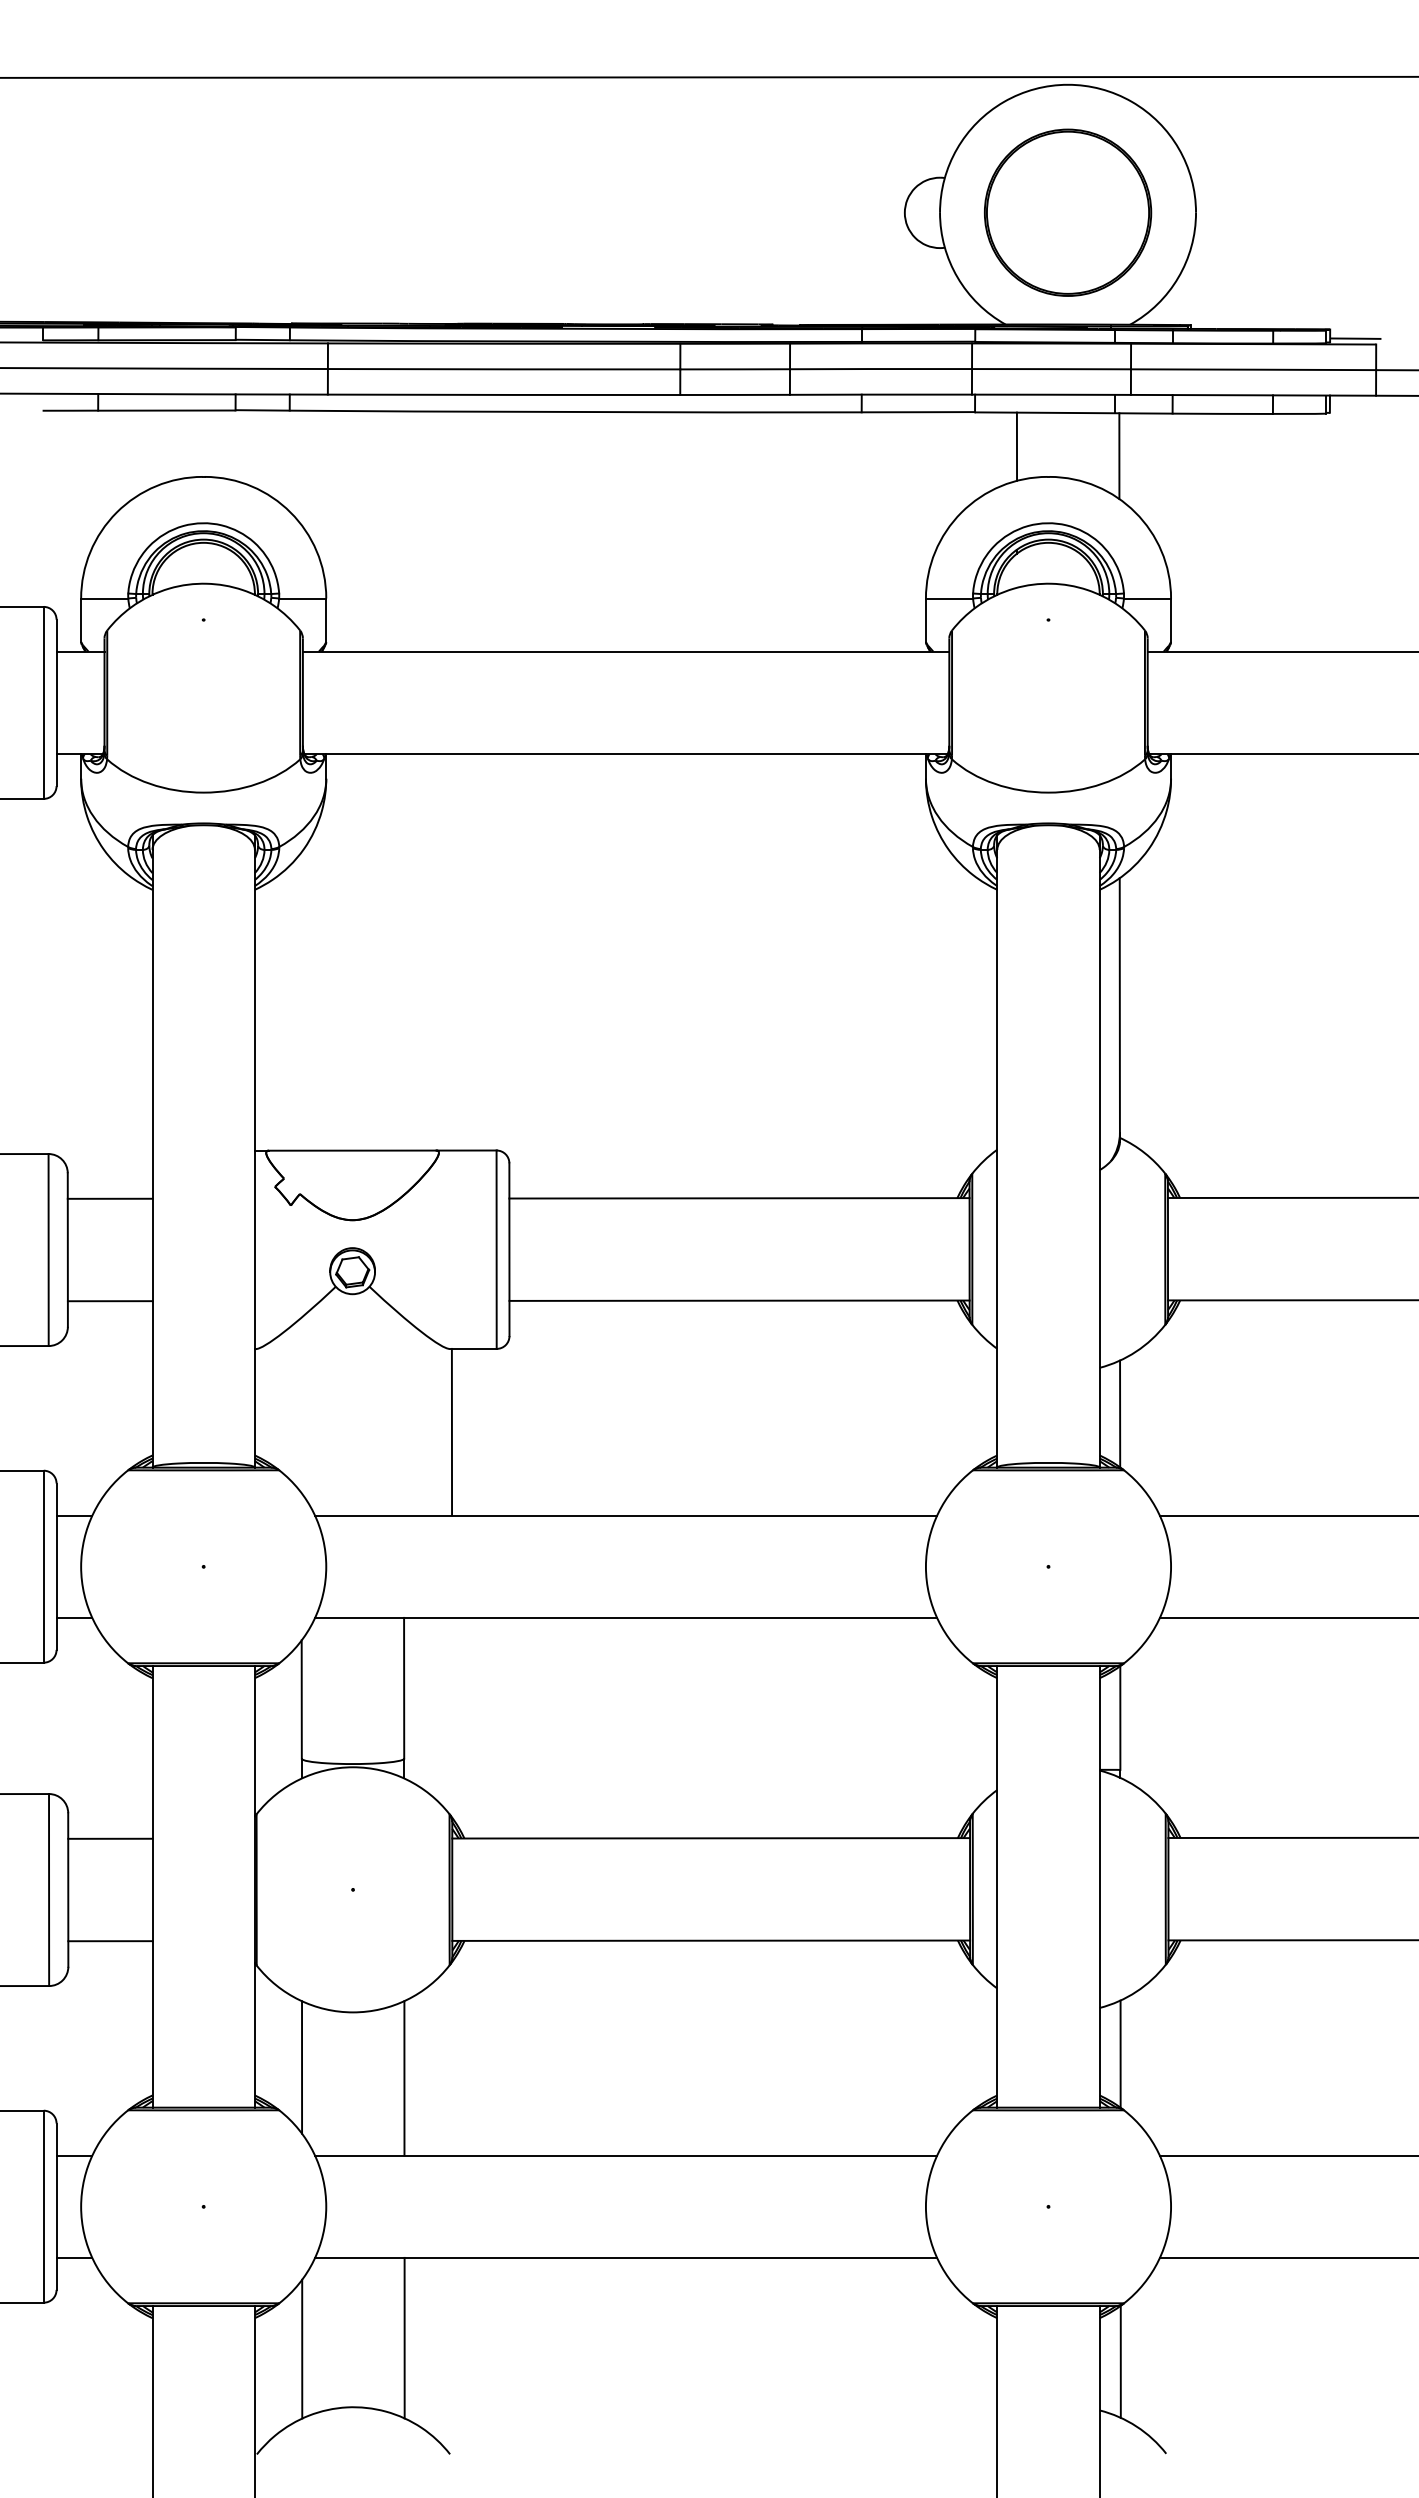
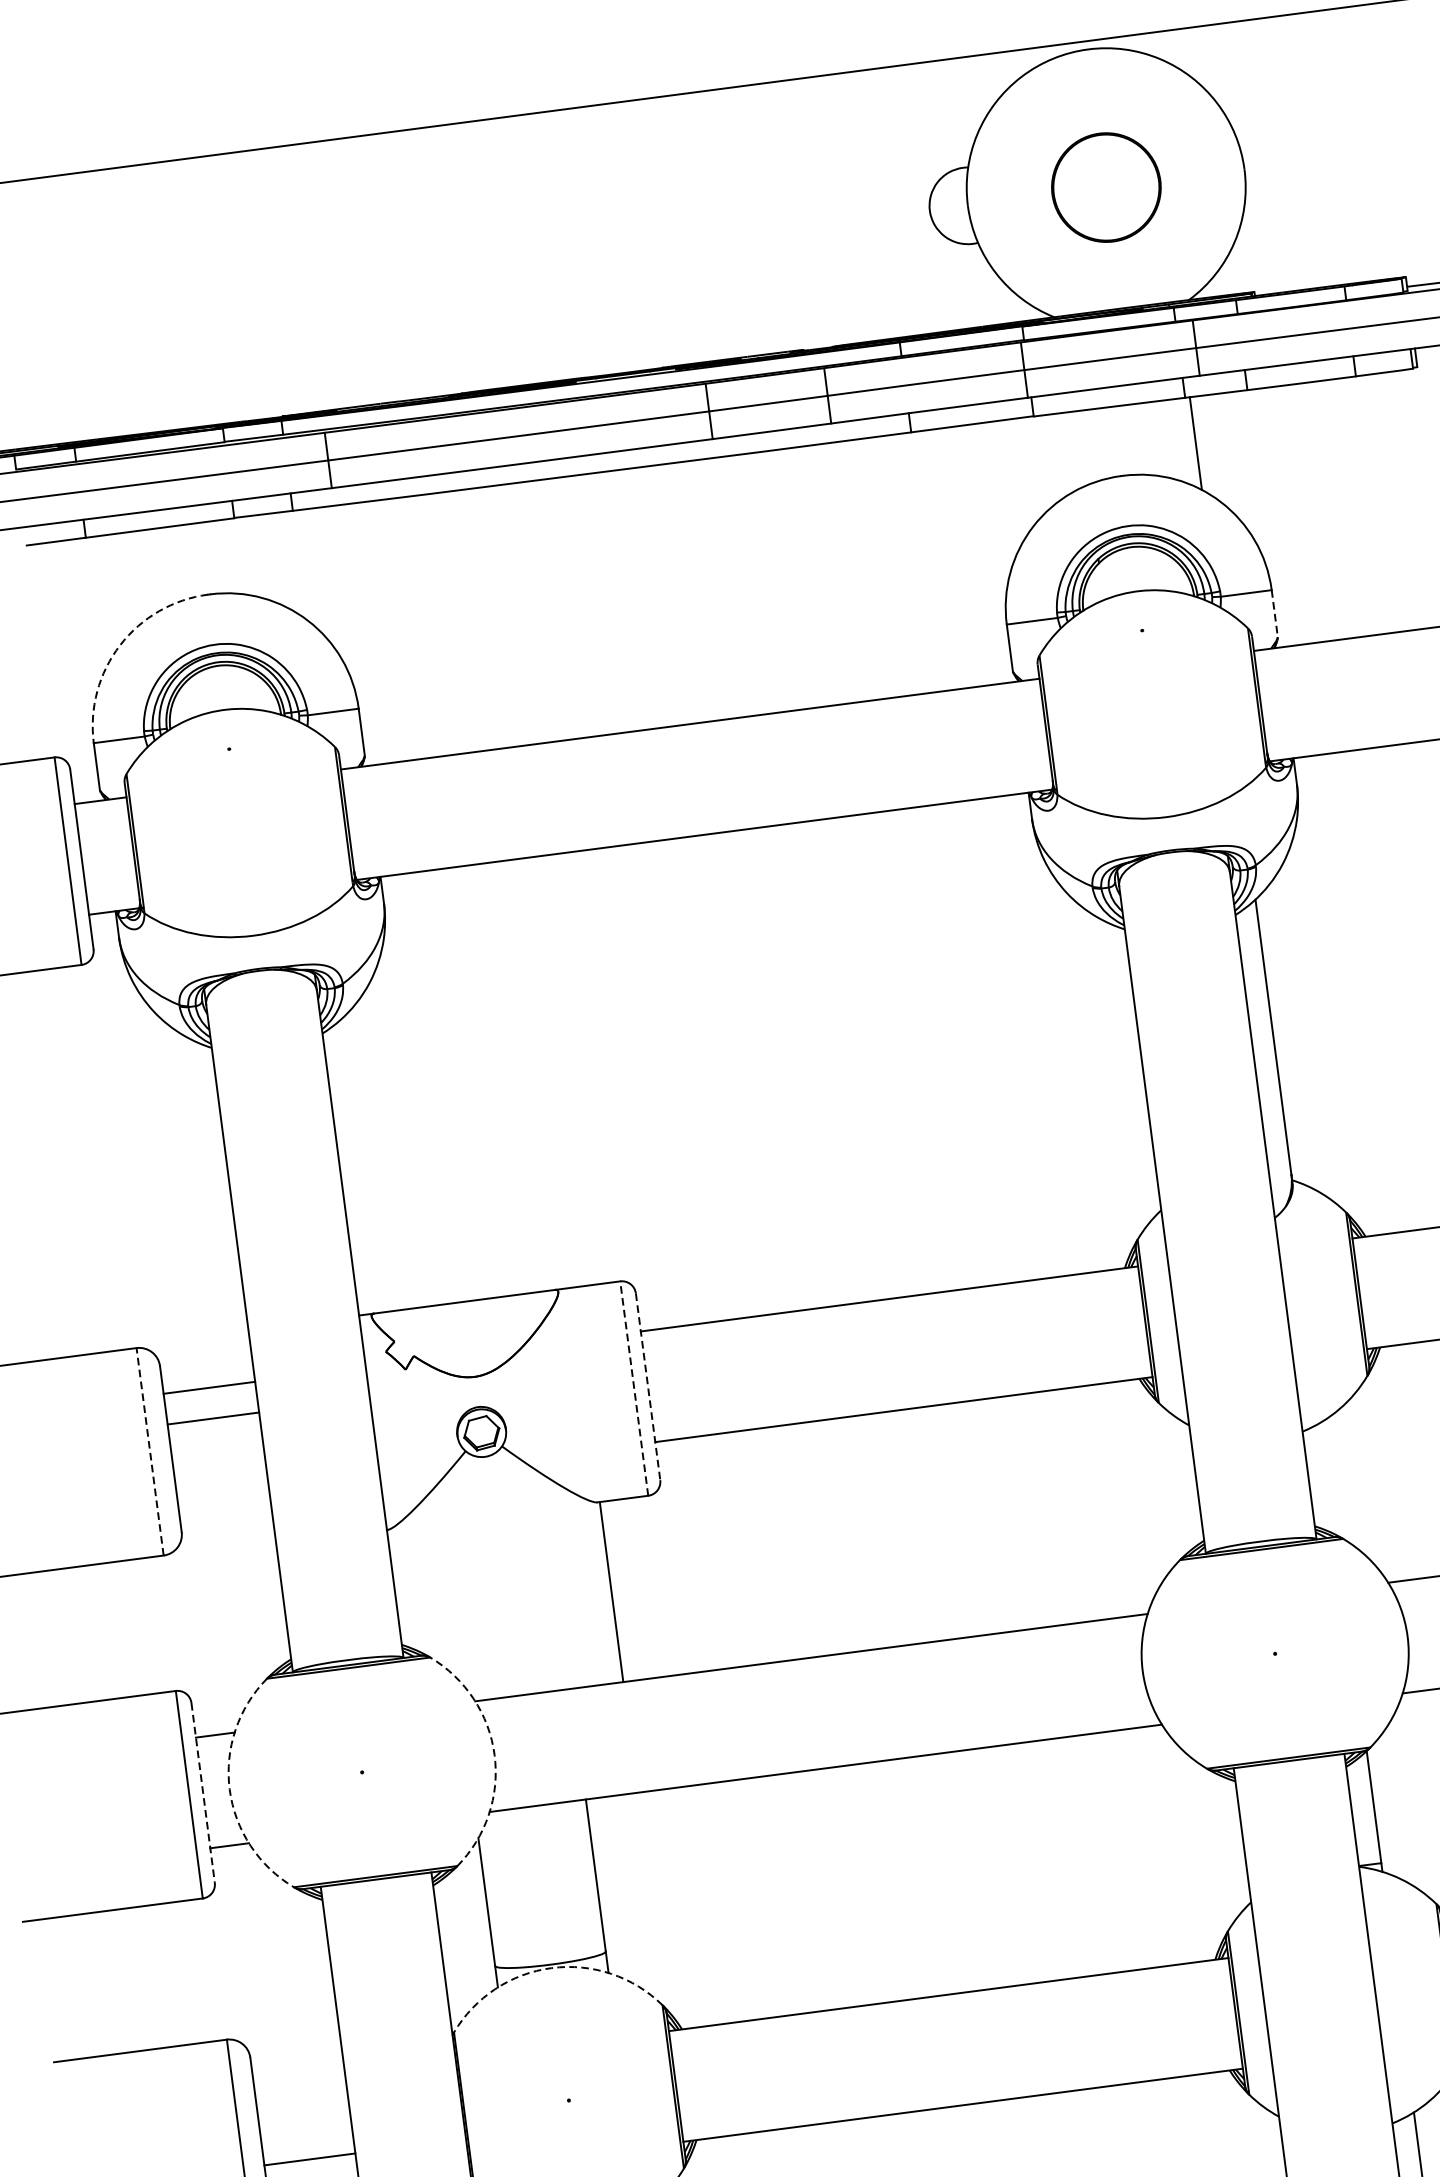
part: (1068, 212) -> (1106, 187), size x0.6
line: (1016, 446) -> (1083, 447), removed
arc: (116, 512) -> (119, 645), solid -> dashed
line: (1171, 620) -> (1275, 613), solid -> dashed
line: (496, 1249) -> (634, 1388), solid -> dashed
line: (48, 1250) -> (150, 1452), solid -> dashed
line: (509, 1250) -> (648, 1387), solid -> dashed
line: (109, 1301) -> (212, 1418), moved
line: (1120, 1413) -> (1331, 1478), removed
arc: (81, 1566) -> (230, 1789), solid -> dashed
arc: (326, 1566) -> (494, 1754), solid -> dashed
line: (56, 1567) -> (203, 1793), solid -> dashed
arc: (353, 1767) -> (552, 1968), solid -> dashed
line: (110, 1838) -> (309, 2159), moved

